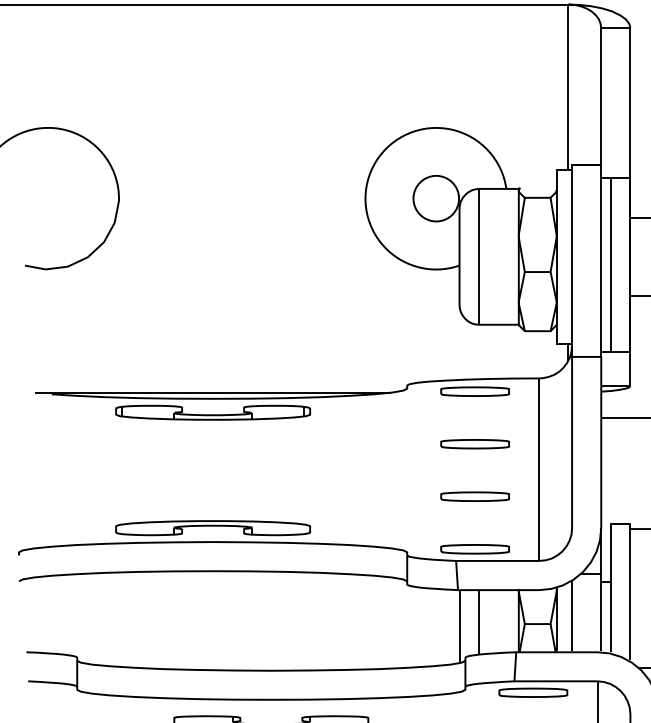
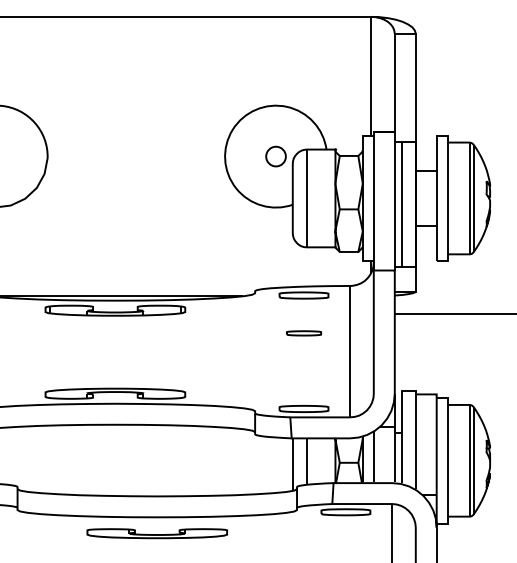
circle: (435, 198) -> (275, 156), size x0.6
part: (474, 444) -> (303, 333), size x0.7
part: (474, 497) -> (303, 371), removed

